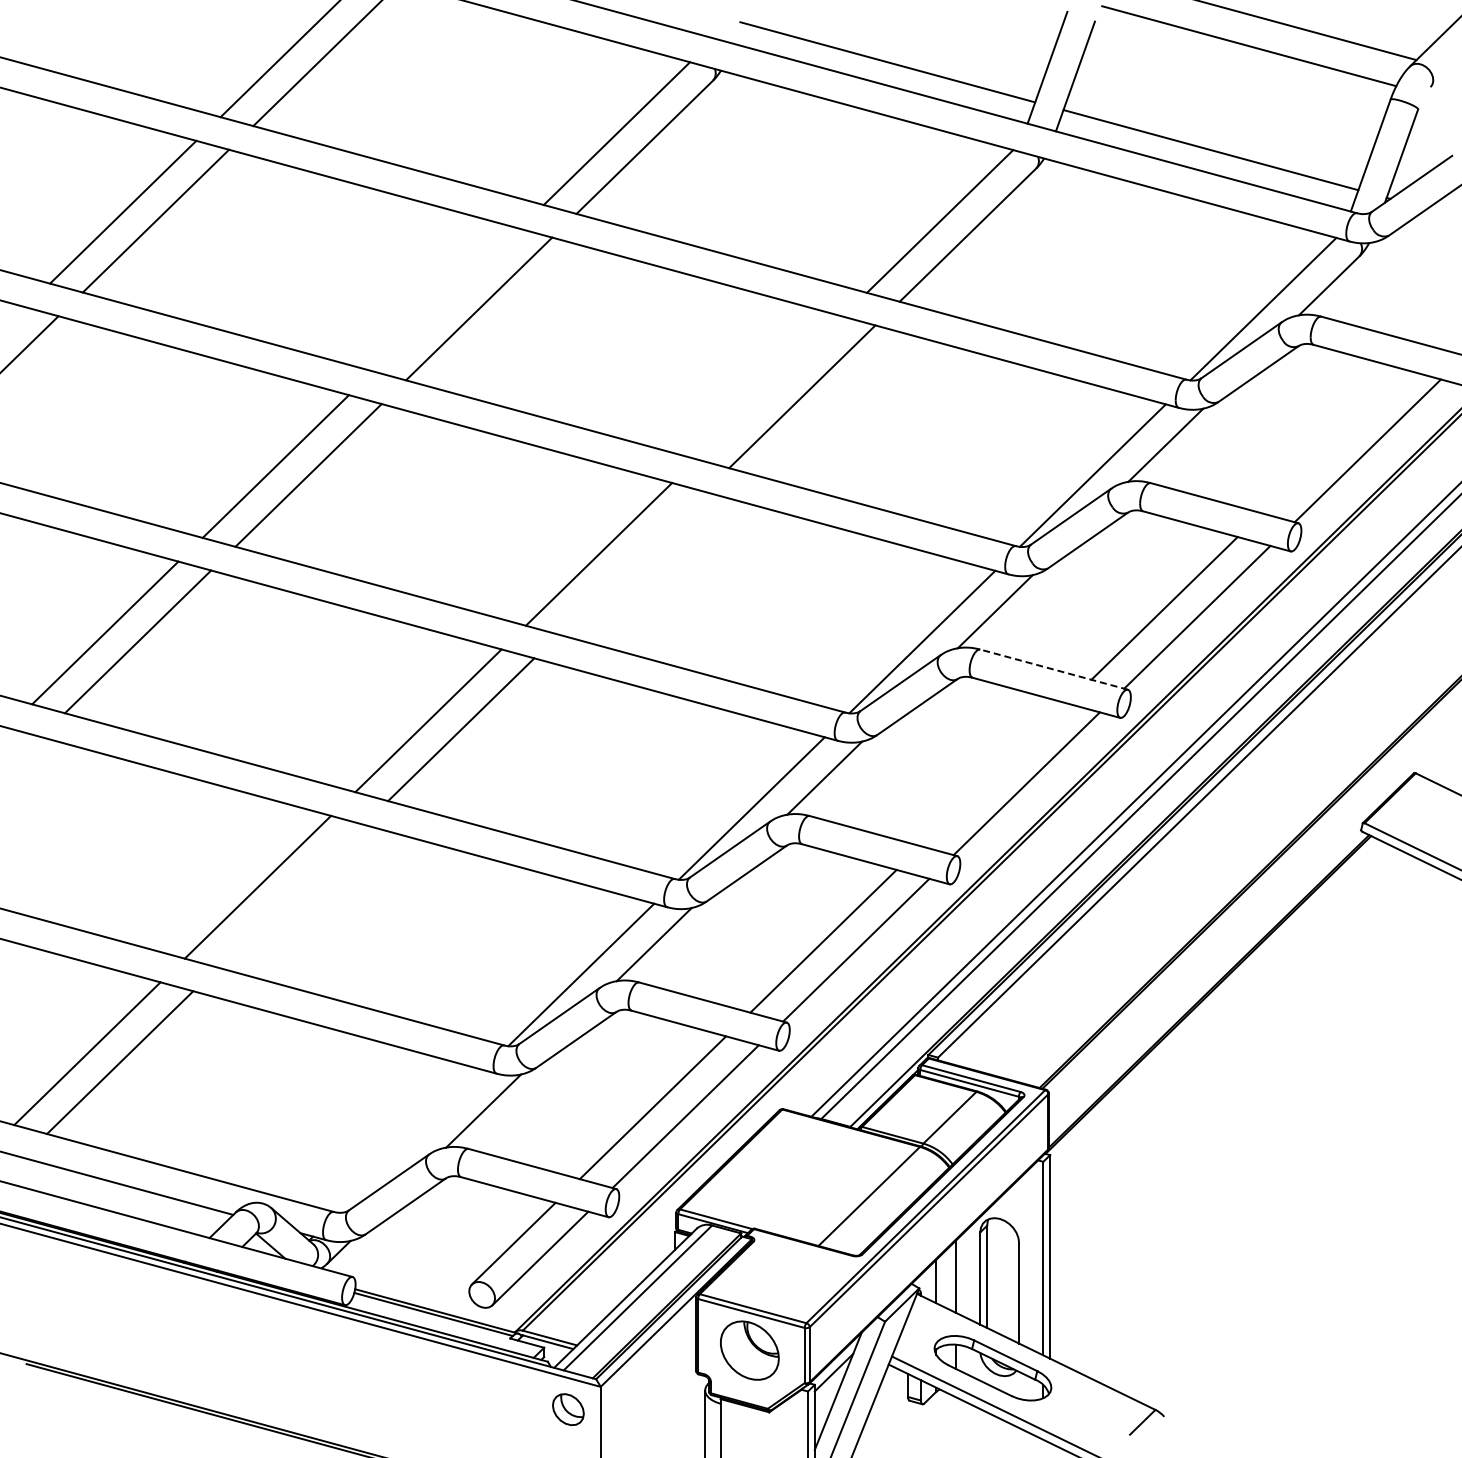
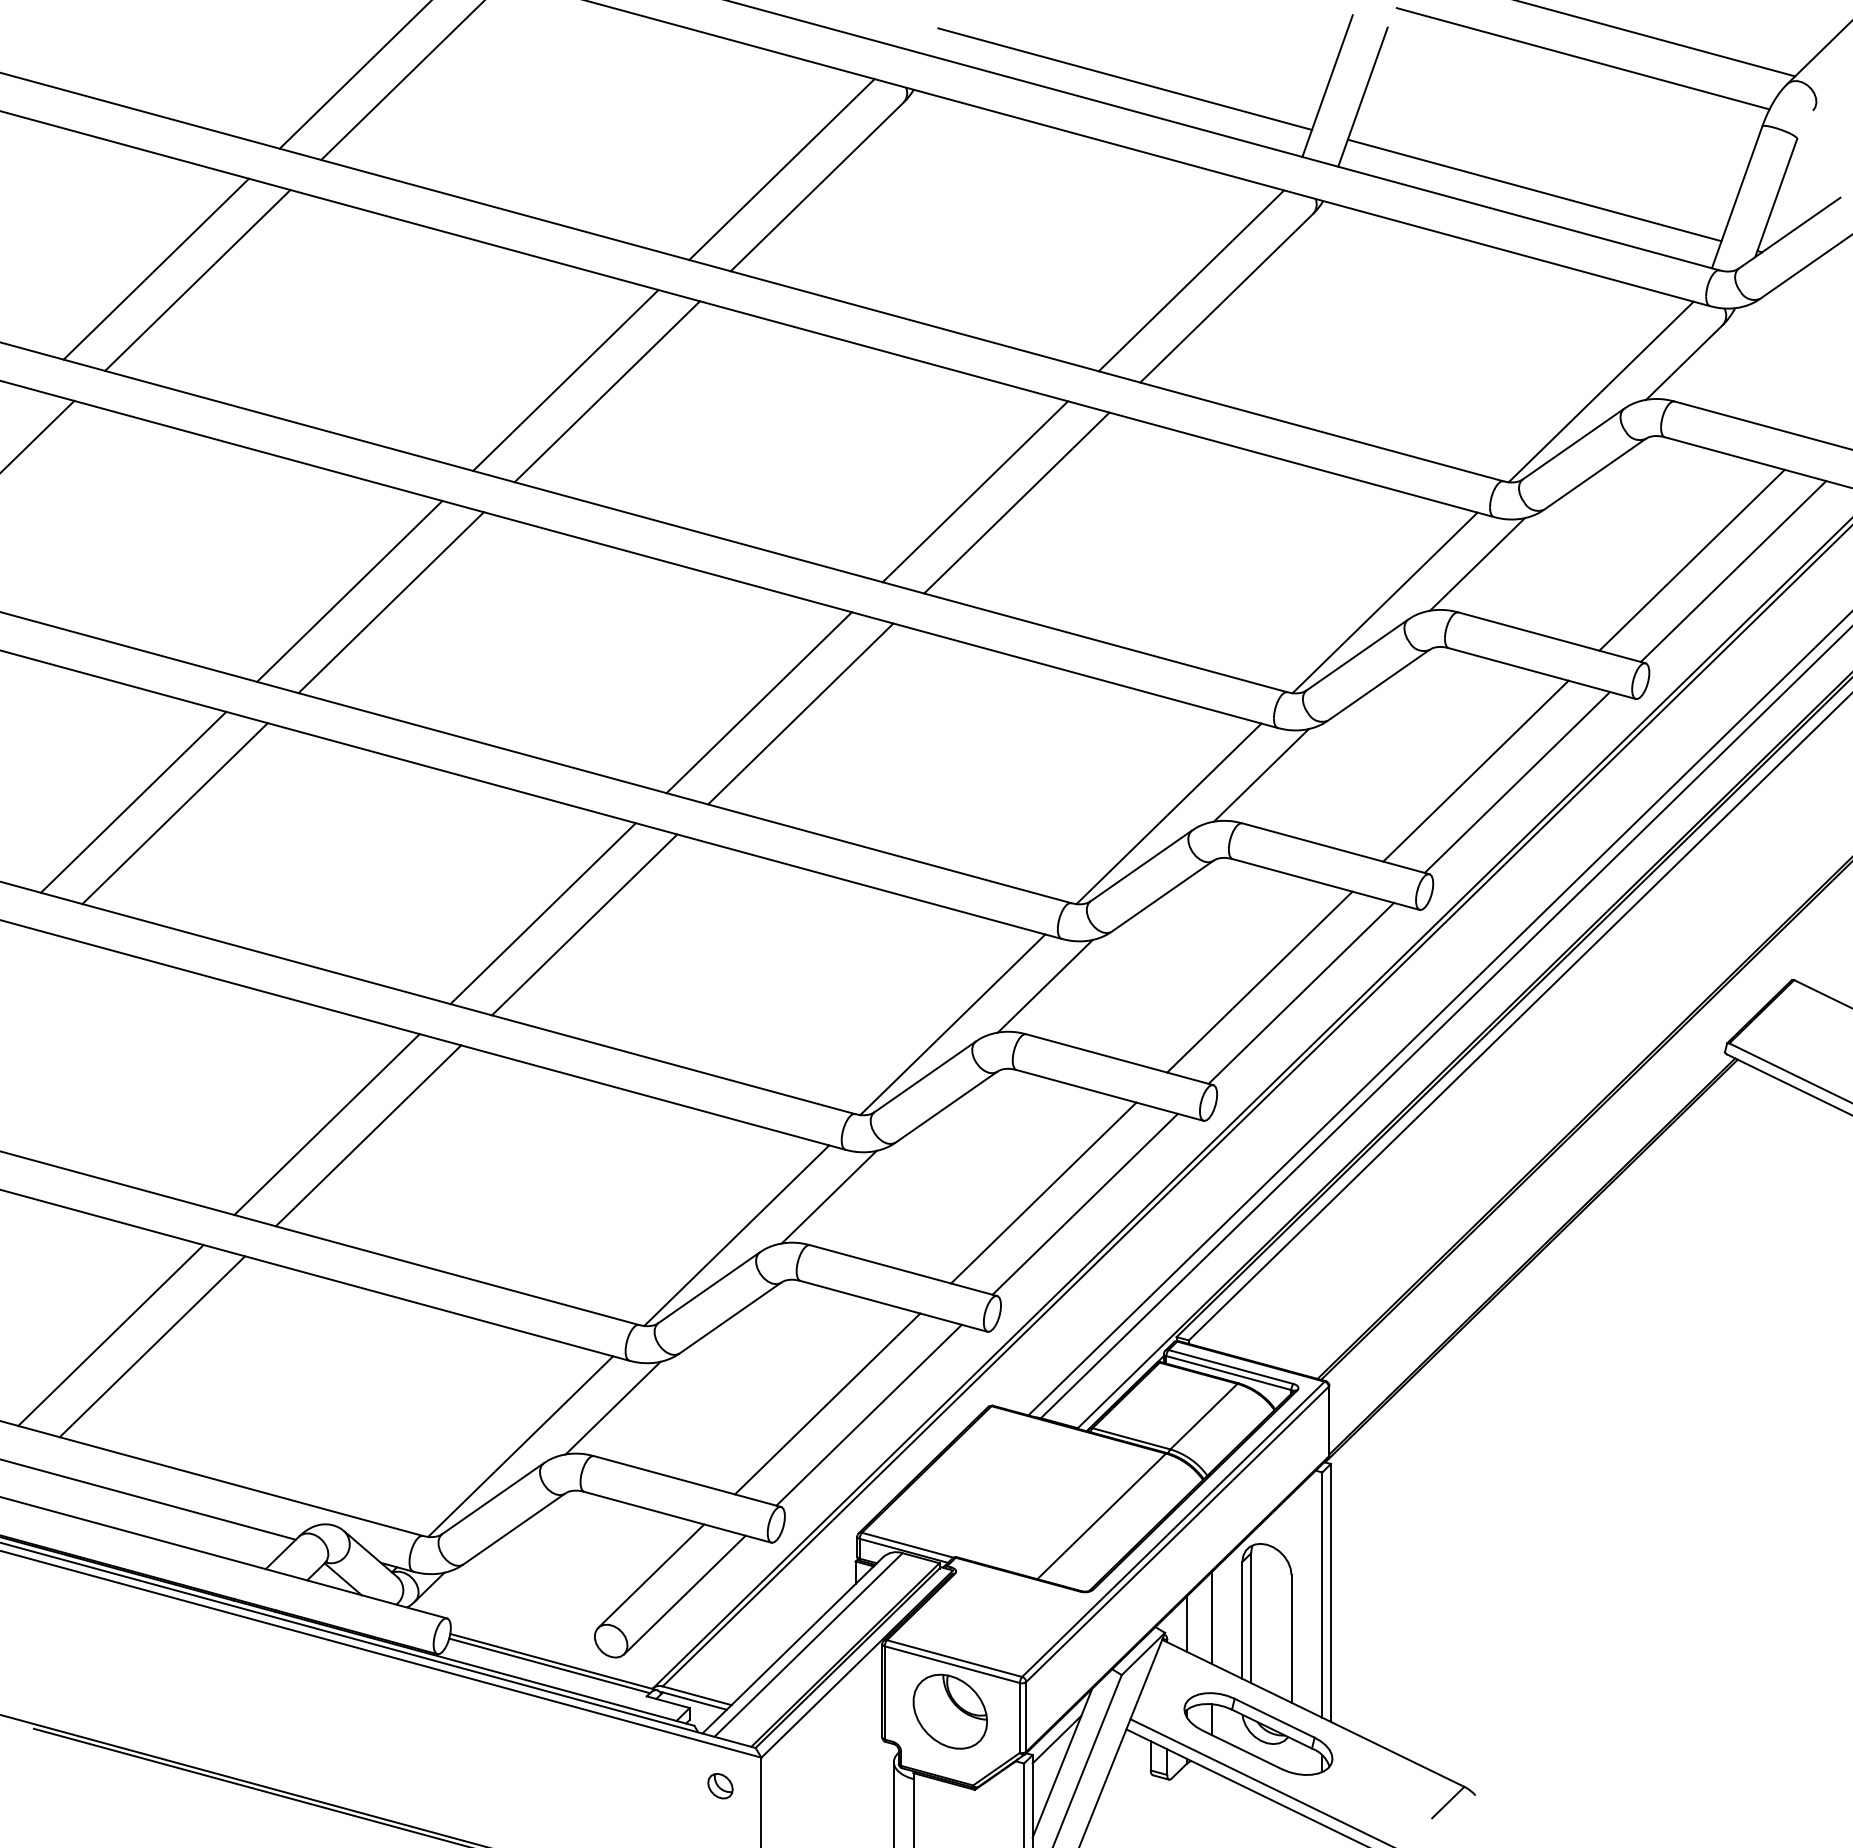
line: (446, 299) -> (565, 379), added
line: (769, 387) -> (975, 491), added
line: (1335, 441) -> (1692, 559), added
line: (631, 562) -> (800, 713), added
line: (1054, 669) -> (1336, 848), dashed -> solid
line: (993, 774) -> (1259, 981), added
line: (290, 895) -> (368, 1134), added
line: (410, 1141) -> (520, 1446), added
part: (568, 1408) -> (720, 1785), size x0.62

